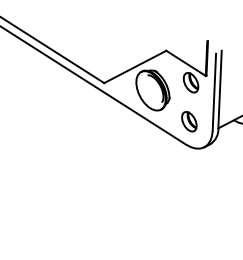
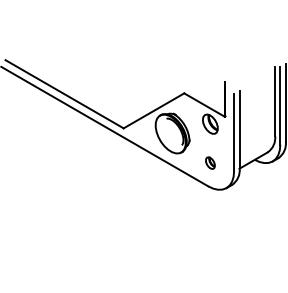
part: (189, 121) -> (210, 162), size x0.6

